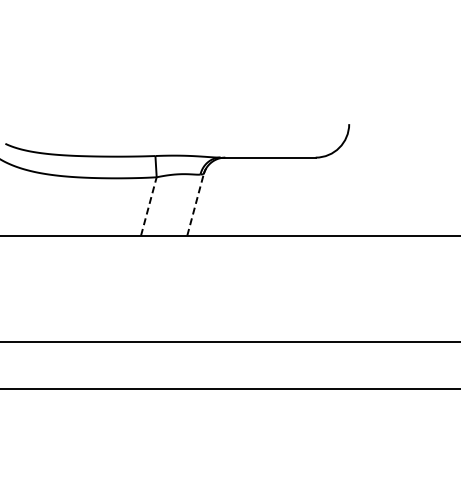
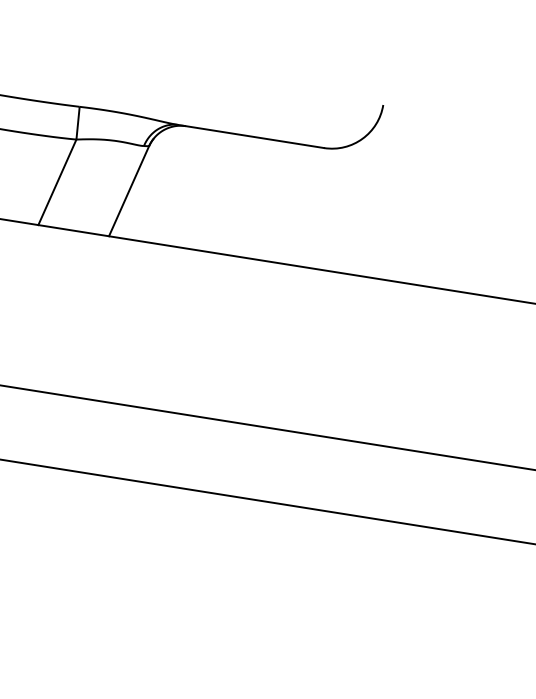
line: (195, 204) -> (129, 190), dashed -> solid
line: (148, 206) -> (56, 182), dashed -> solid

